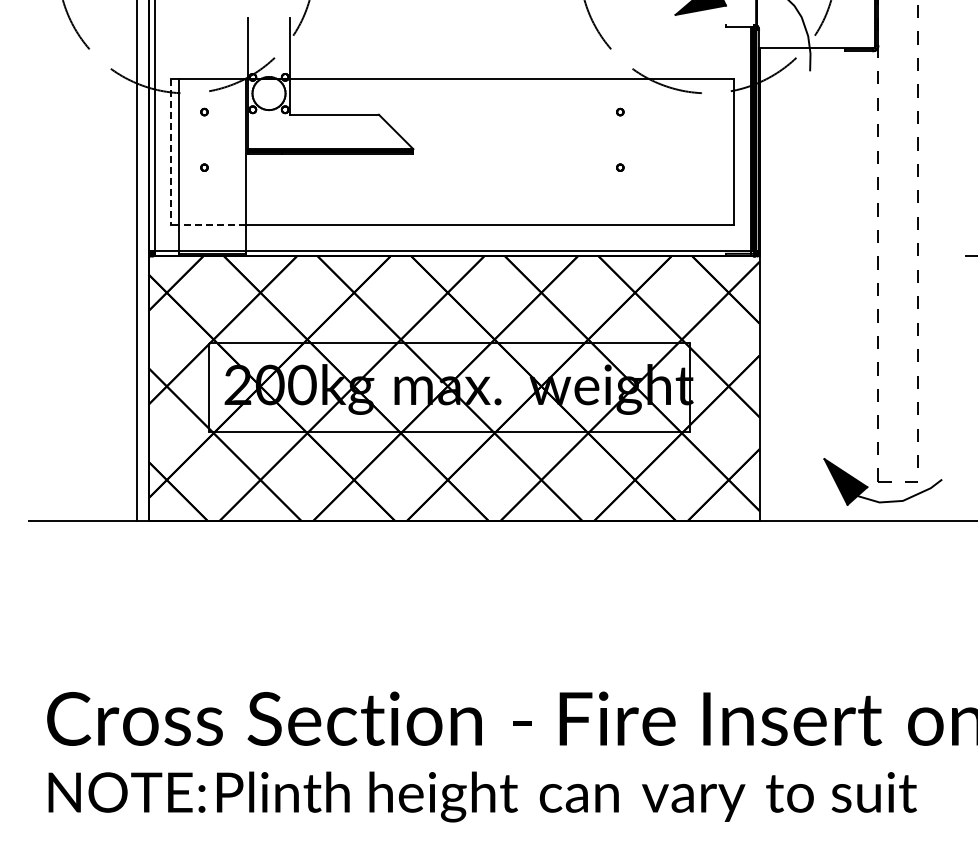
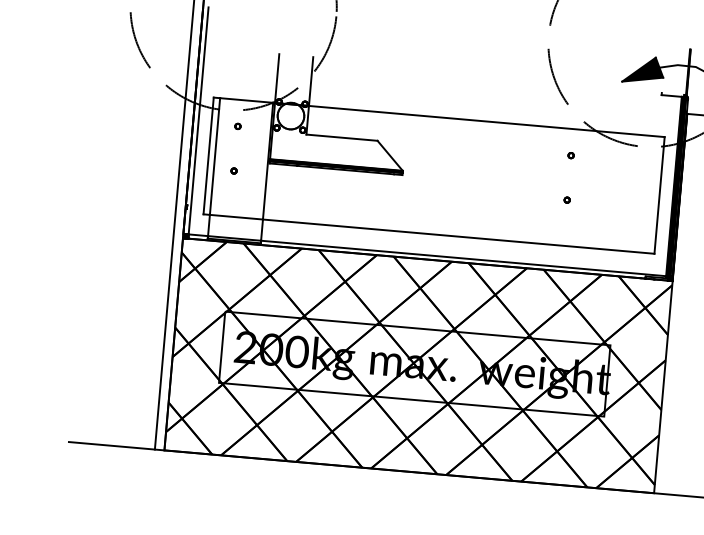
line: (171, 151) -> (208, 155), dashed -> solid
line: (211, 224) -> (235, 217), dashed -> solid

